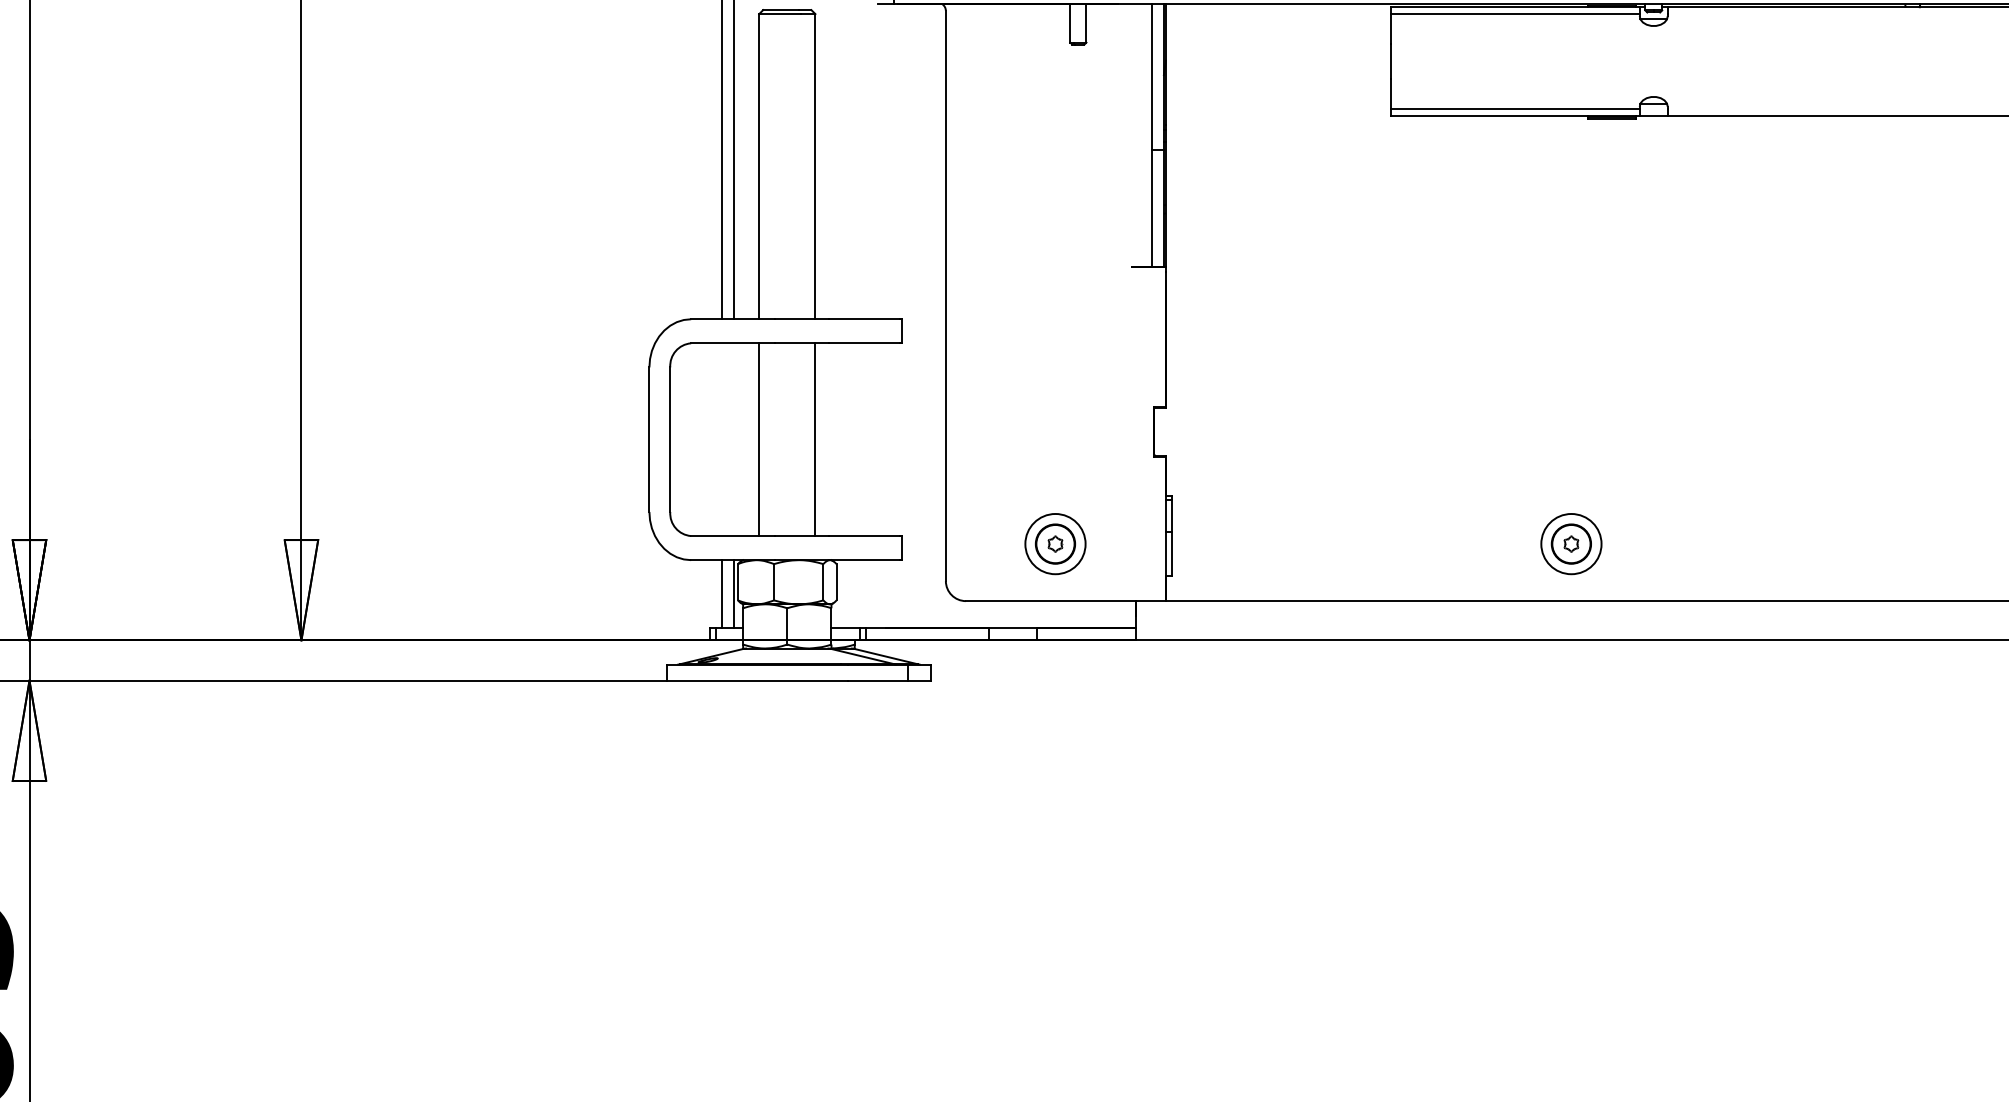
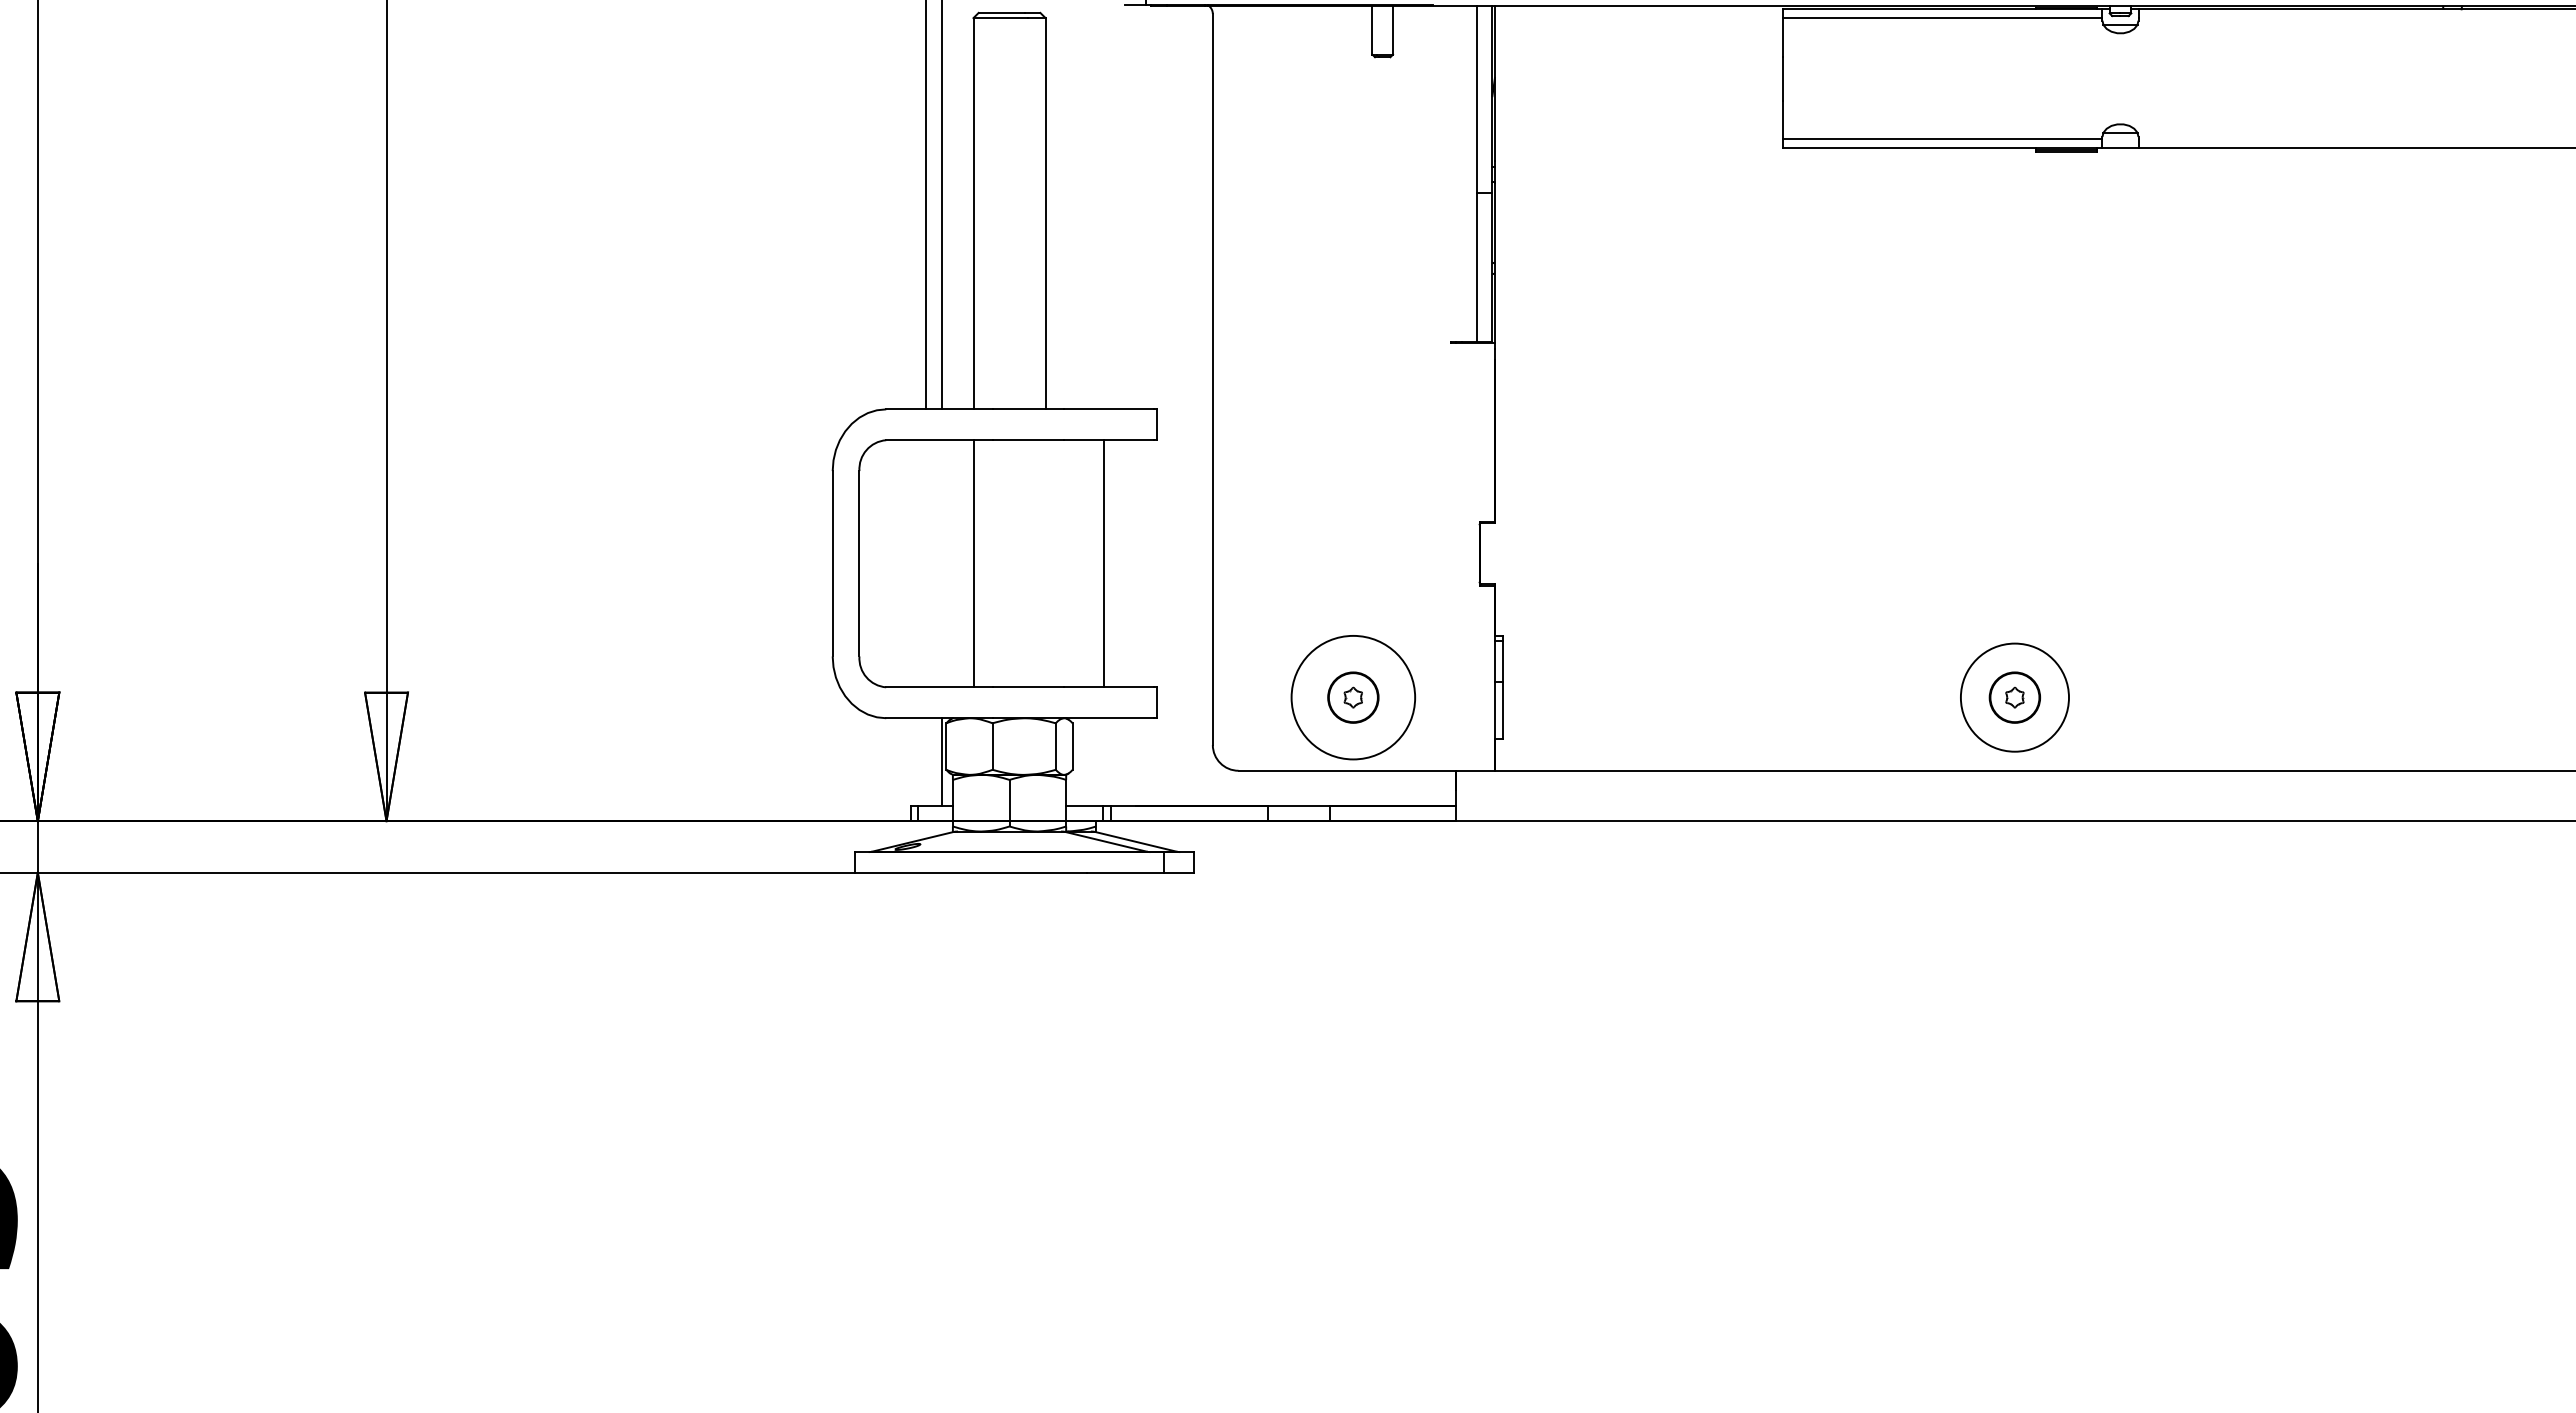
line: (815, 439) -> (1103, 563), moved
circle: (1055, 543) -> (1353, 697), size x1.6
circle: (1571, 543) -> (2014, 697), size x1.4
line: (722, 593) -> (926, 761), removed

